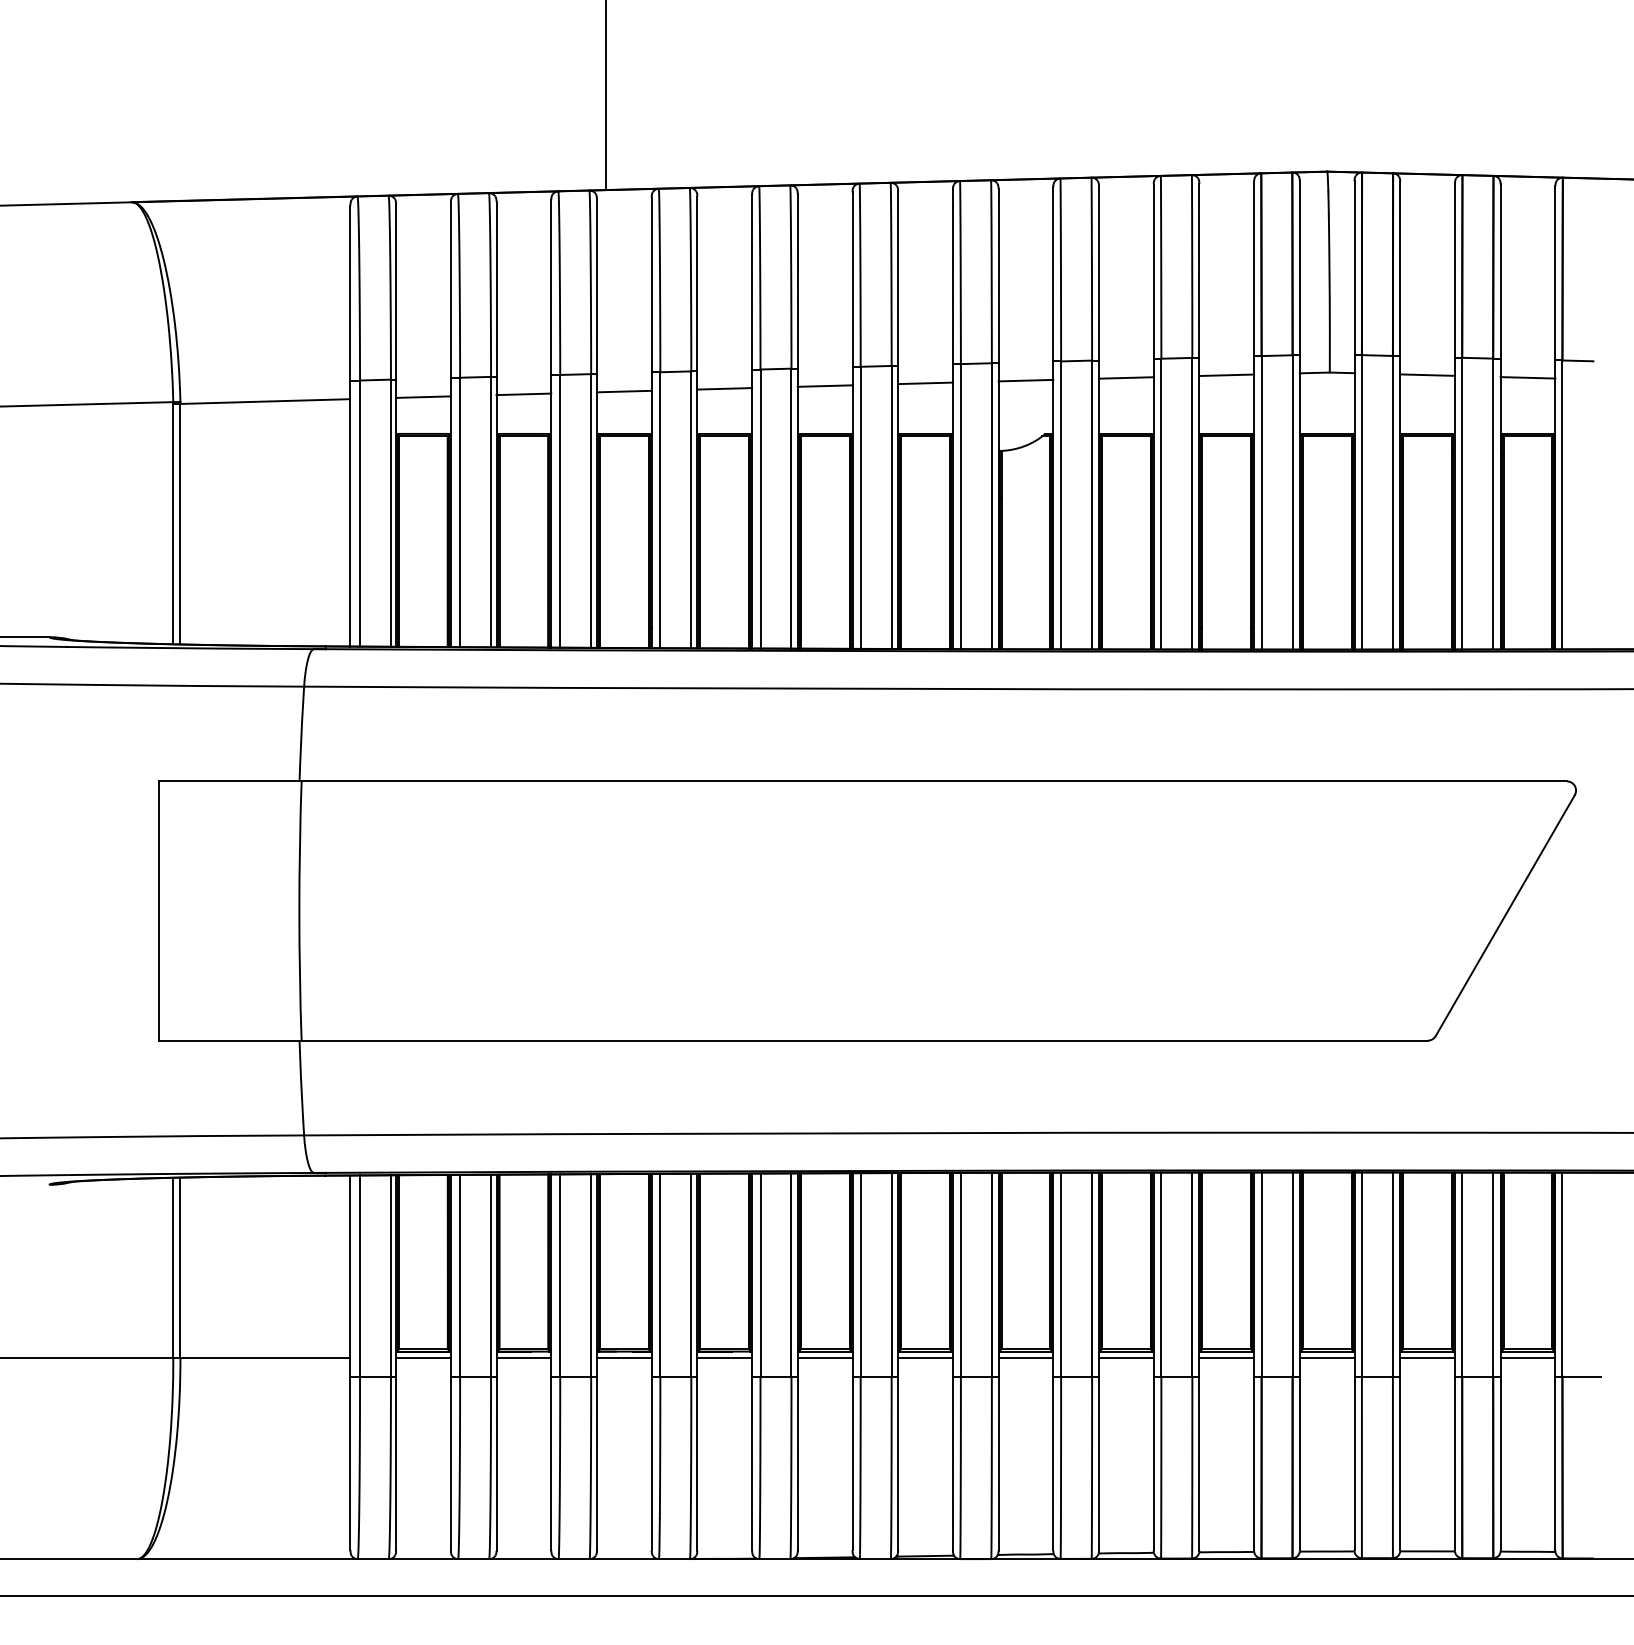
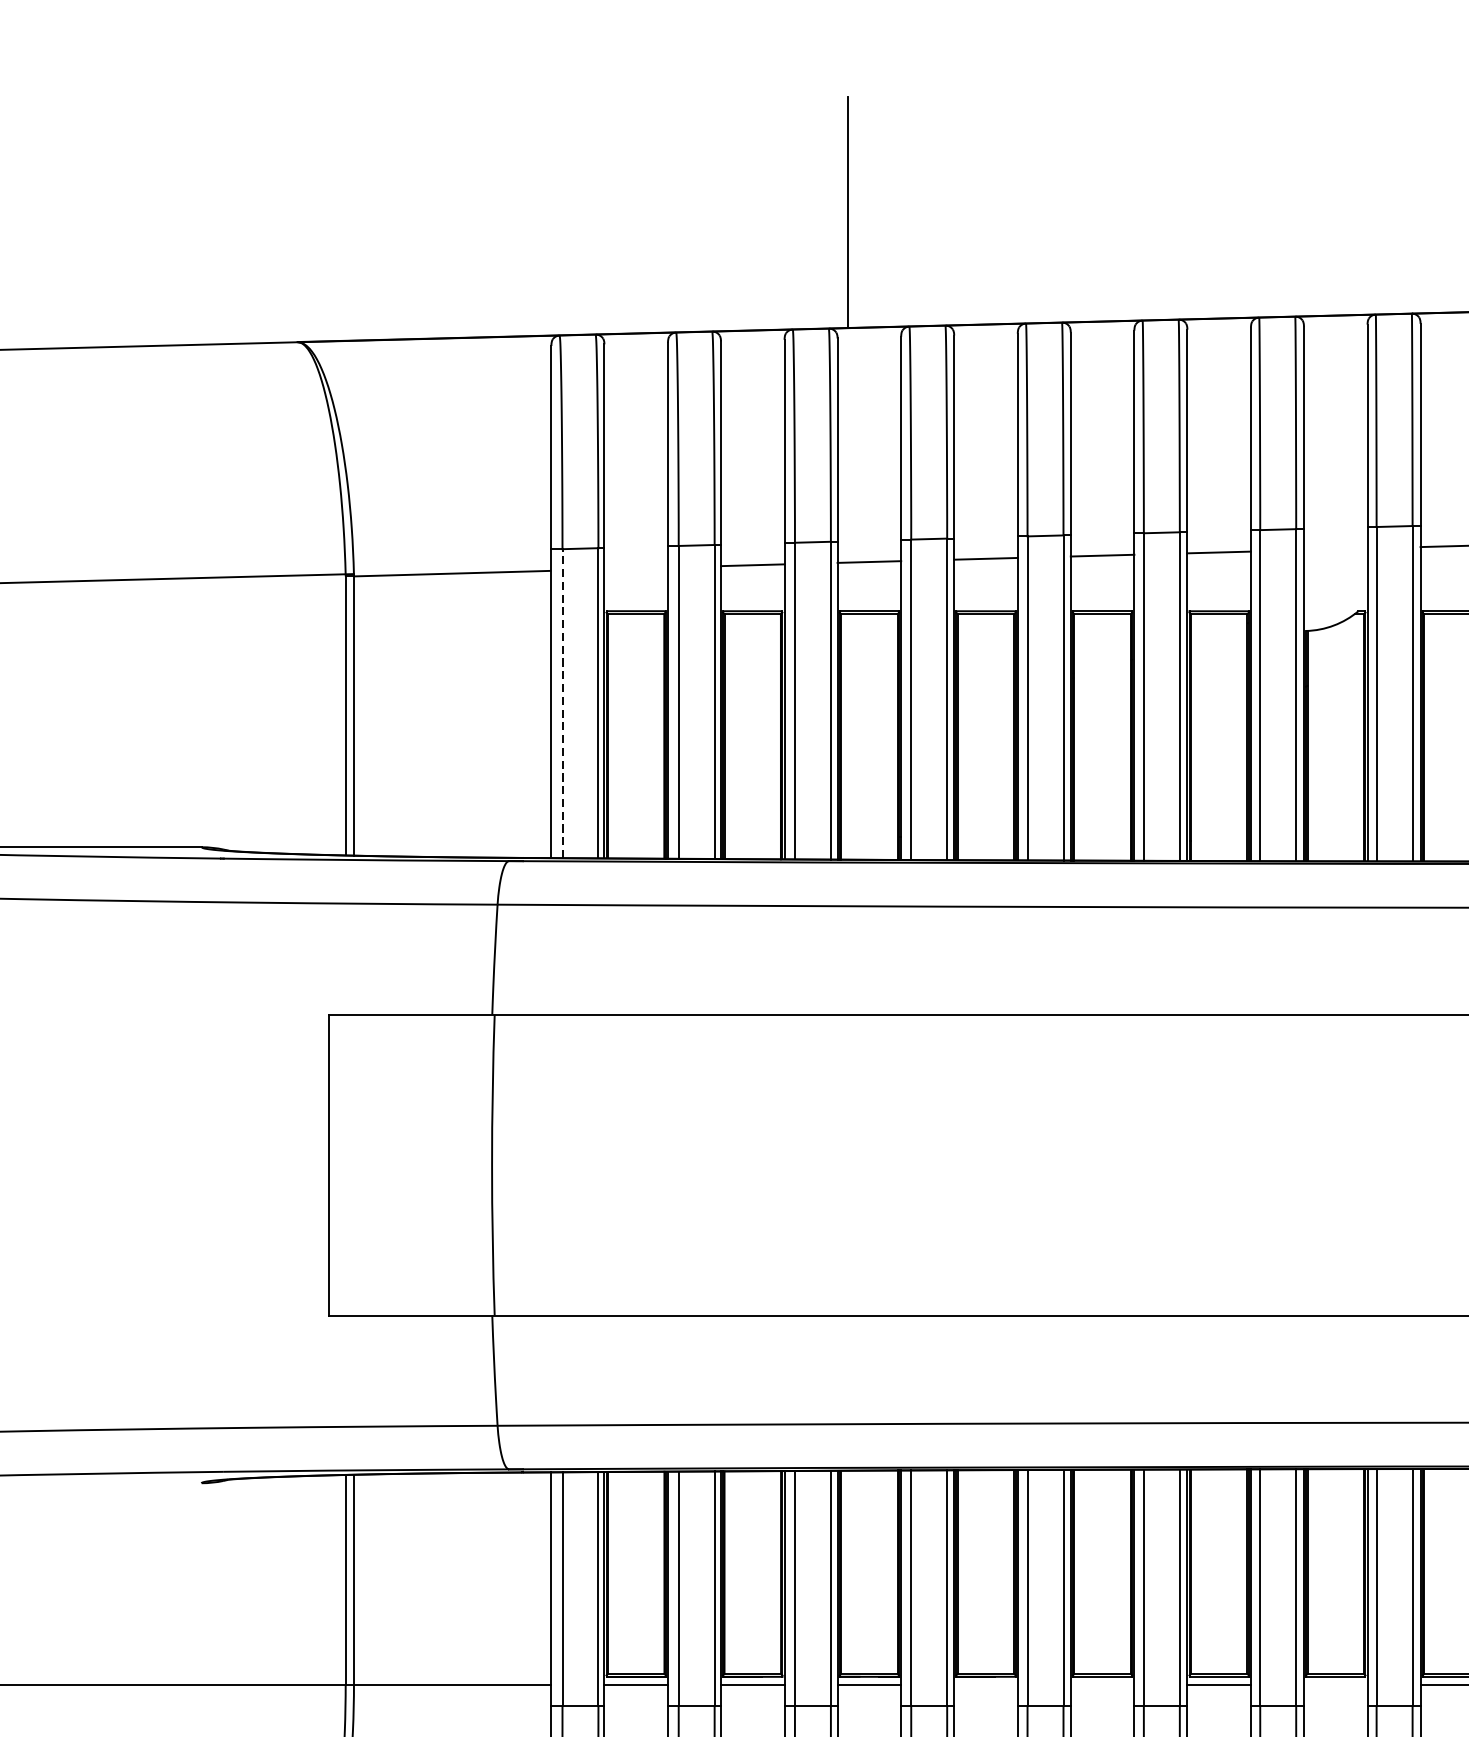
line: (1025, 380) -> (1335, 549), removed
line: (423, 396) -> (636, 567), removed
line: (360, 513) -> (563, 703), solid -> dashed
line: (724, 1358) -> (985, 1684), removed
line: (824, 1358) -> (1101, 1684), removed
line: (1025, 1358) -> (1335, 1684), removed

